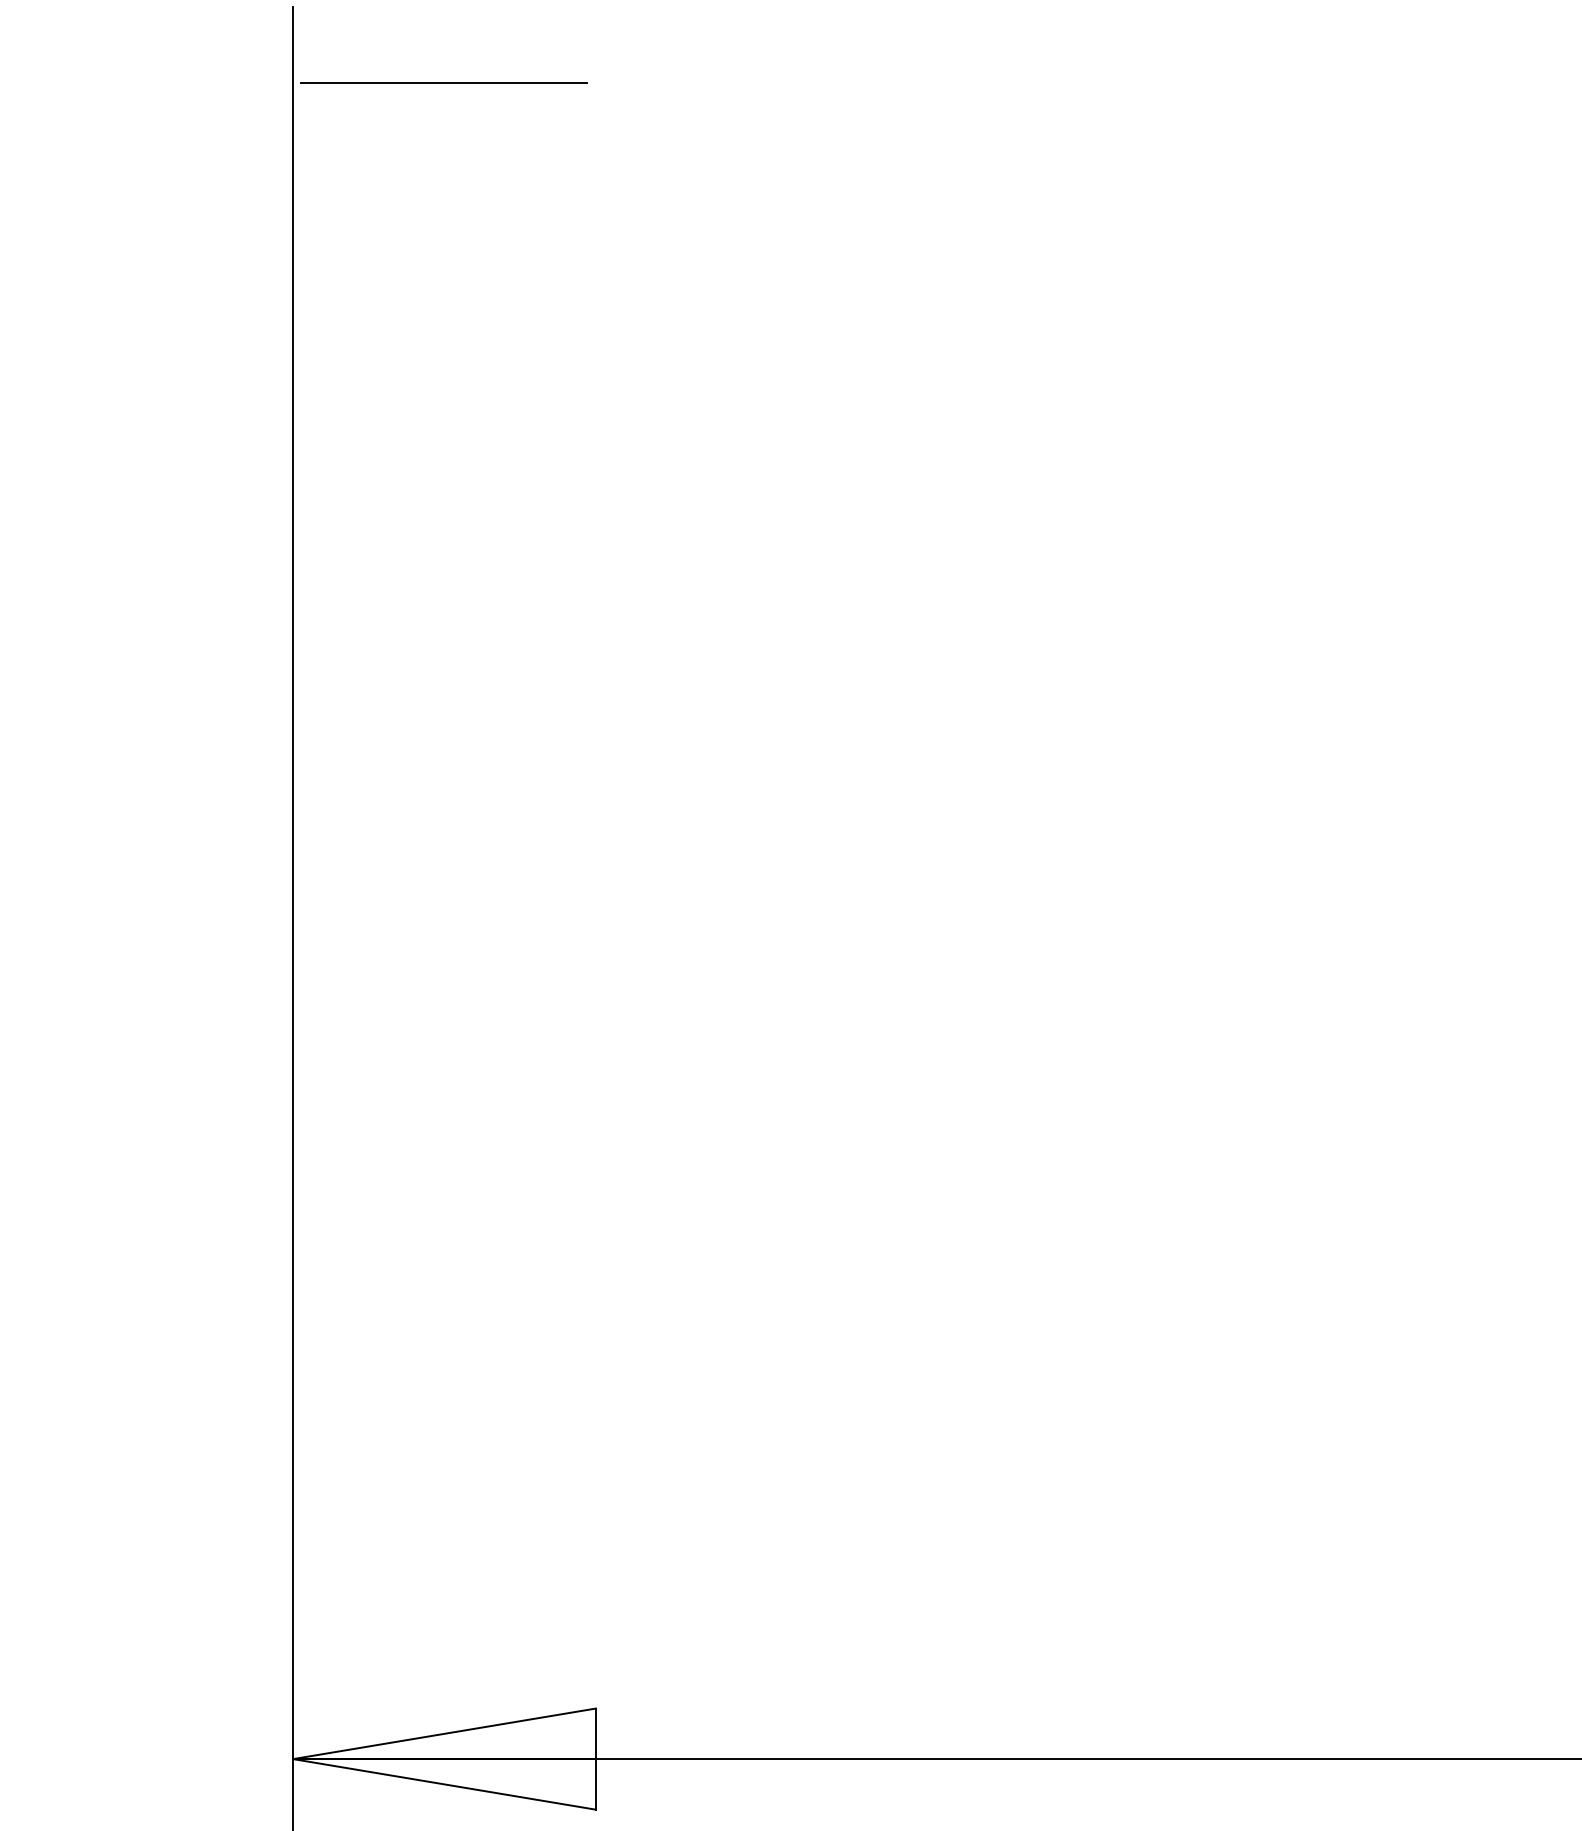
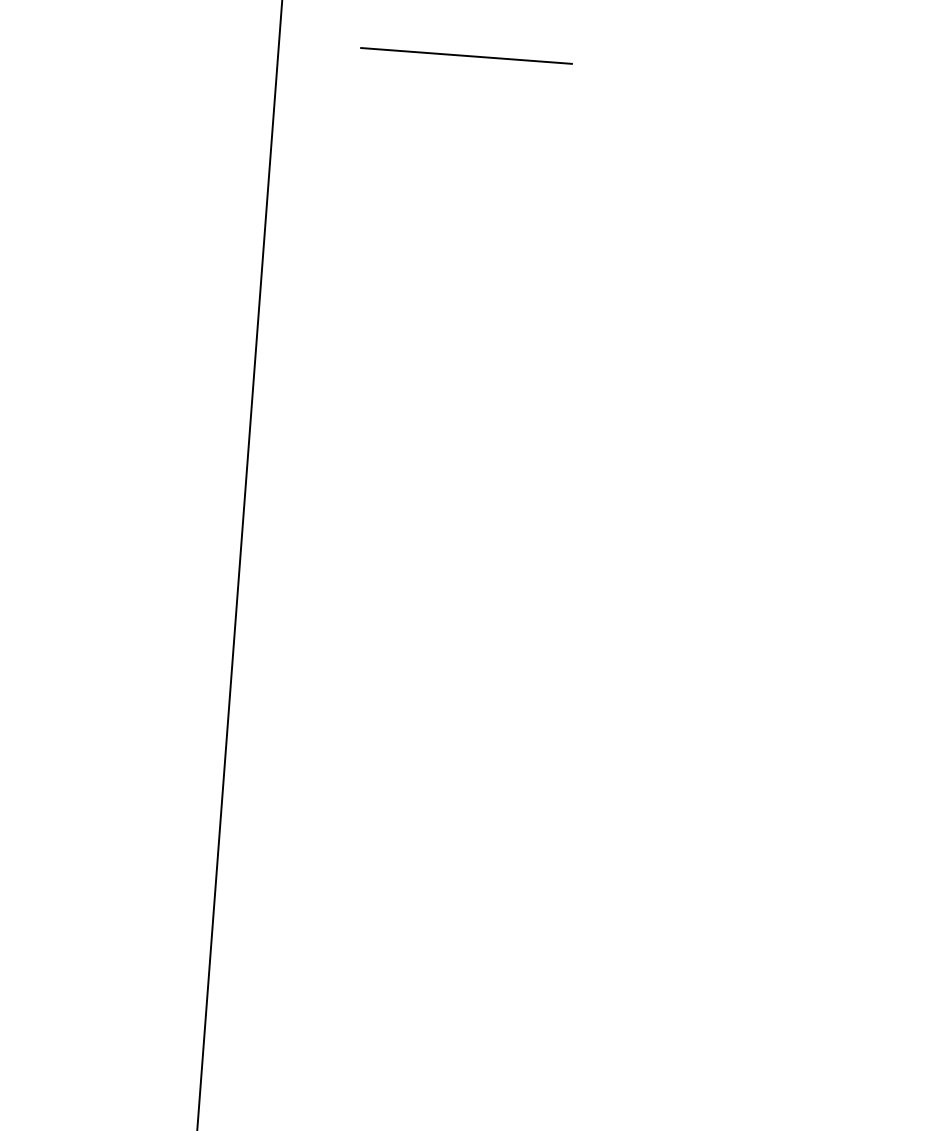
line: (443, 82) -> (465, 55), moved

